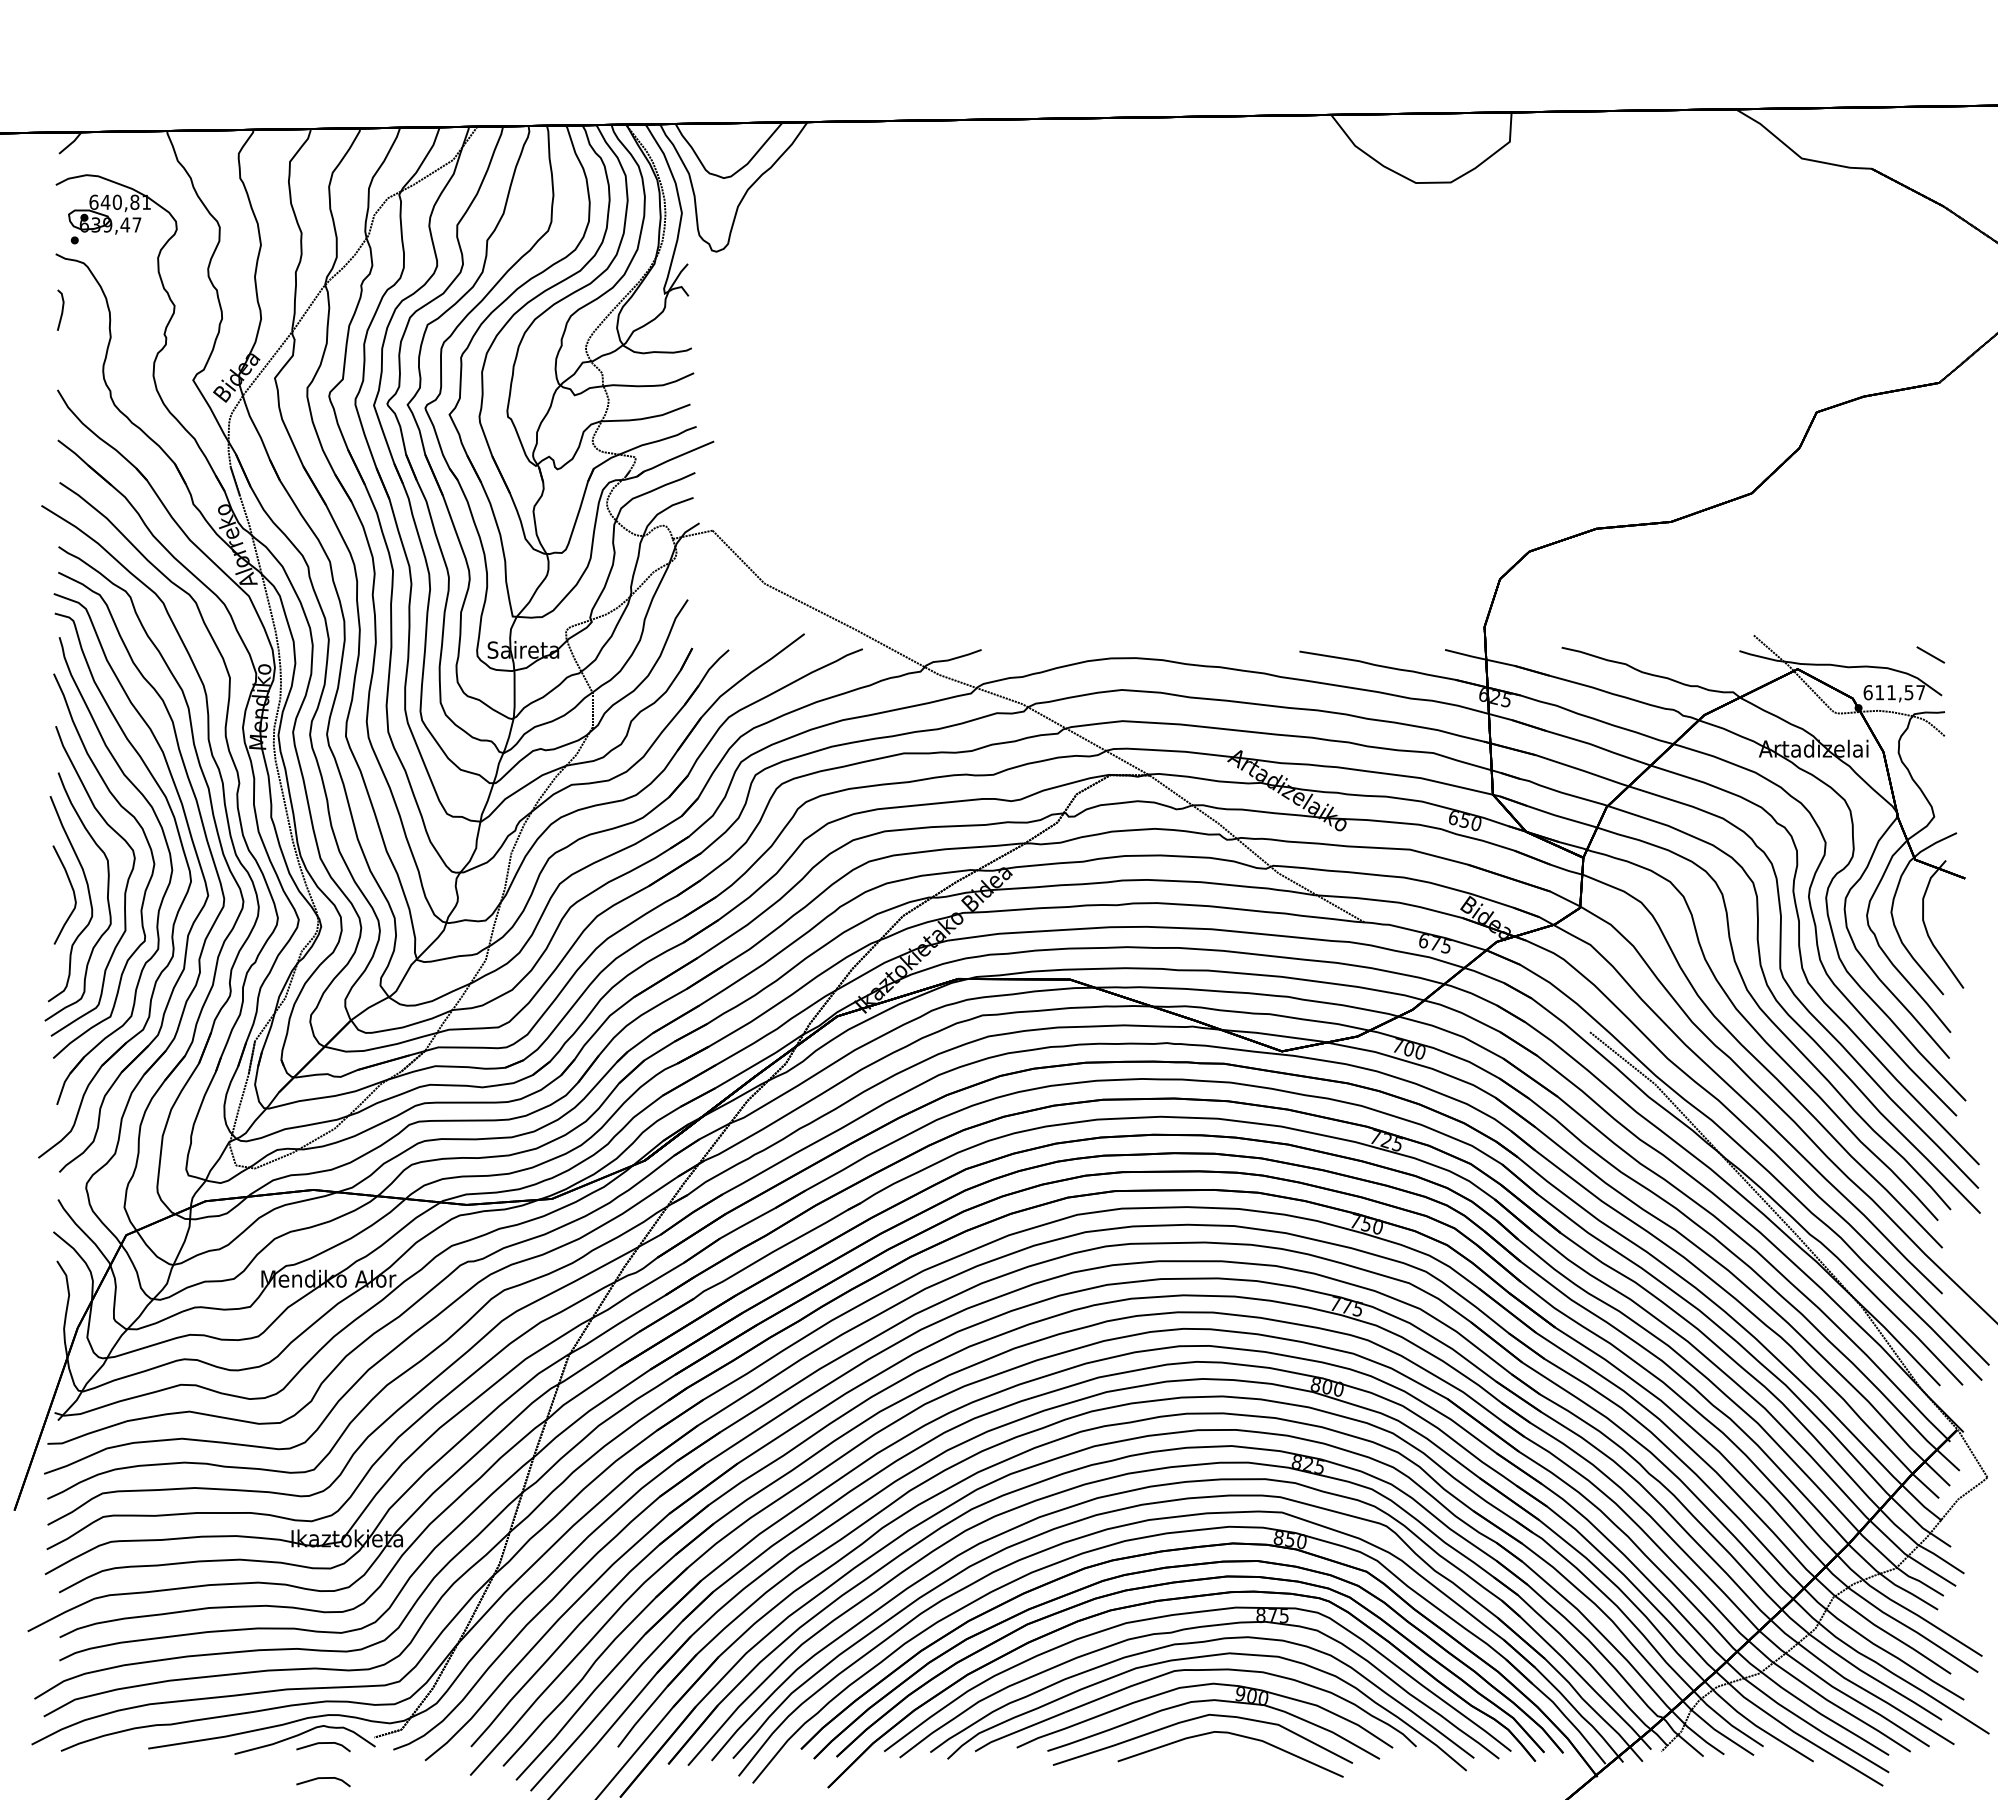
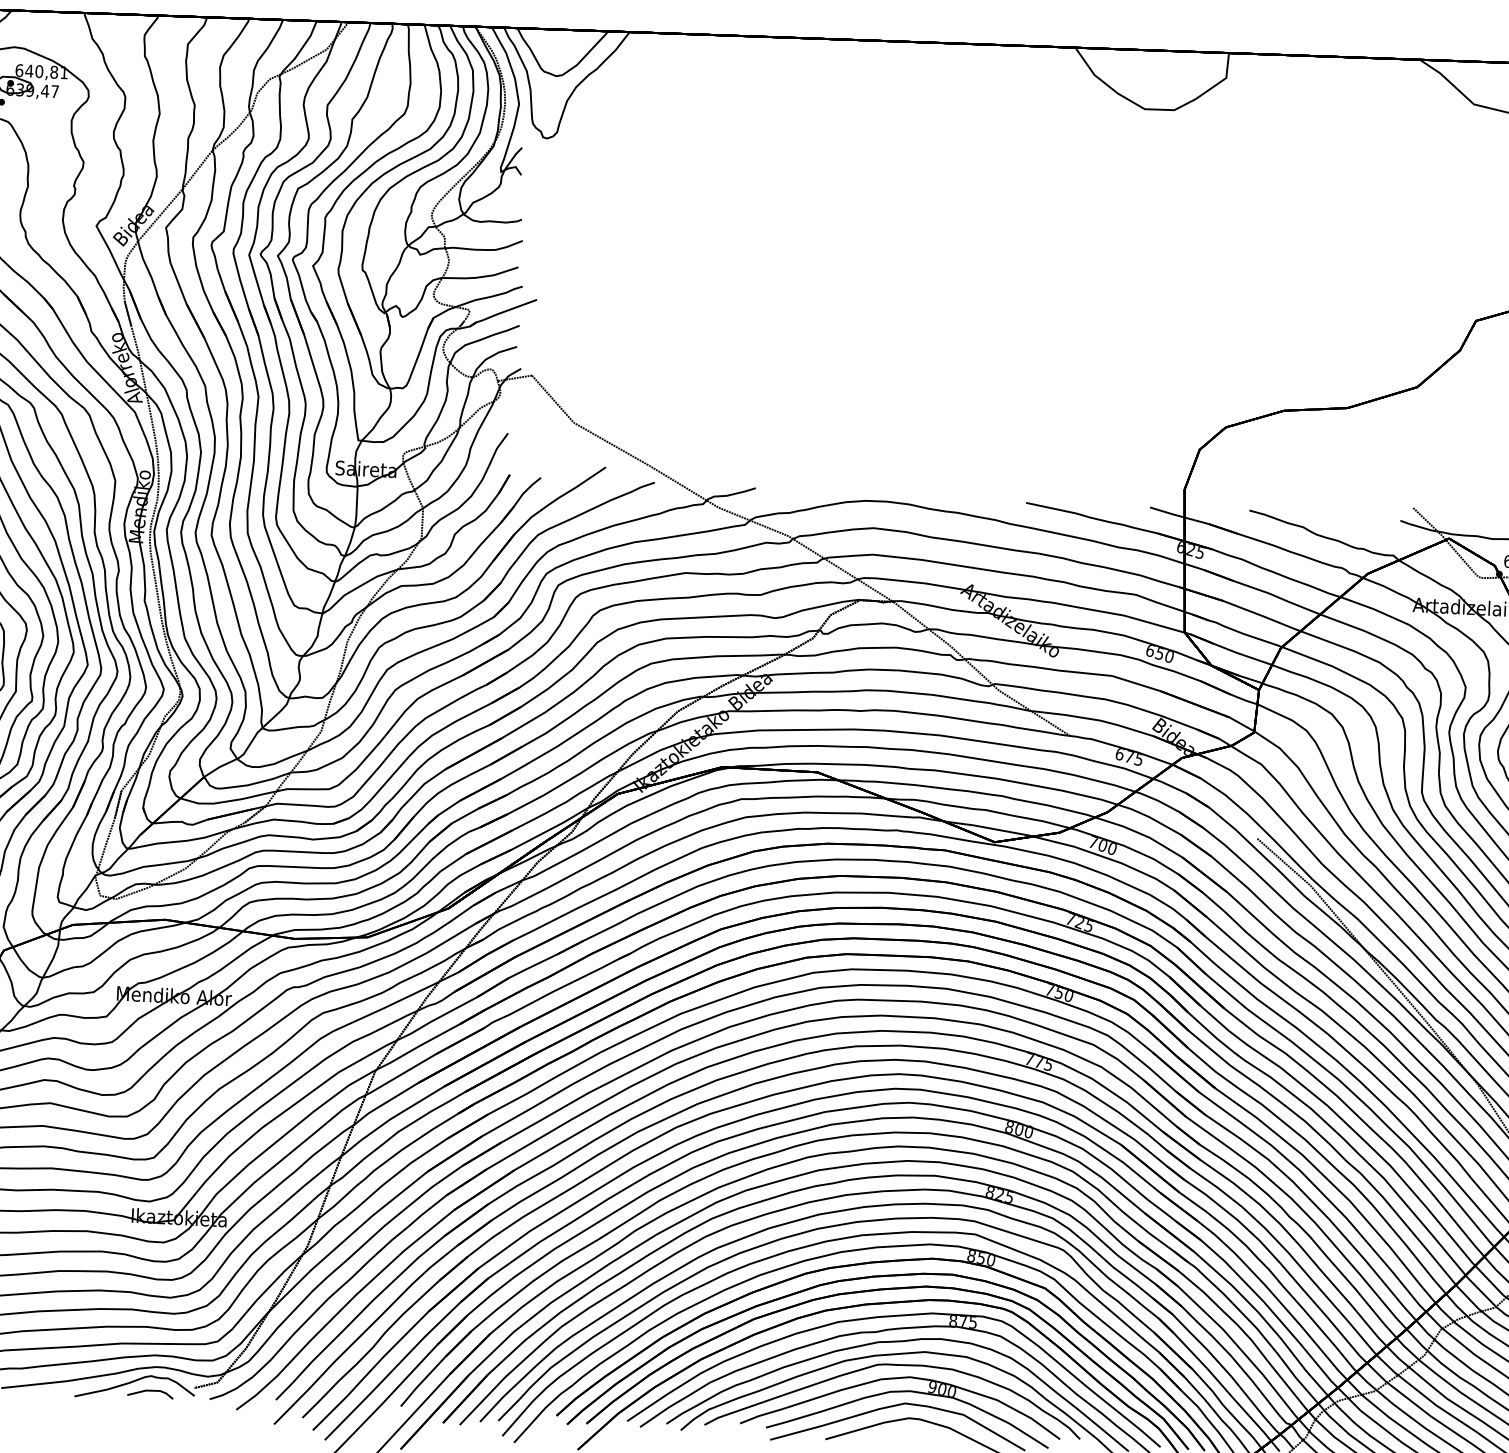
line: (323, 1778) -> (149, 1420), removed

